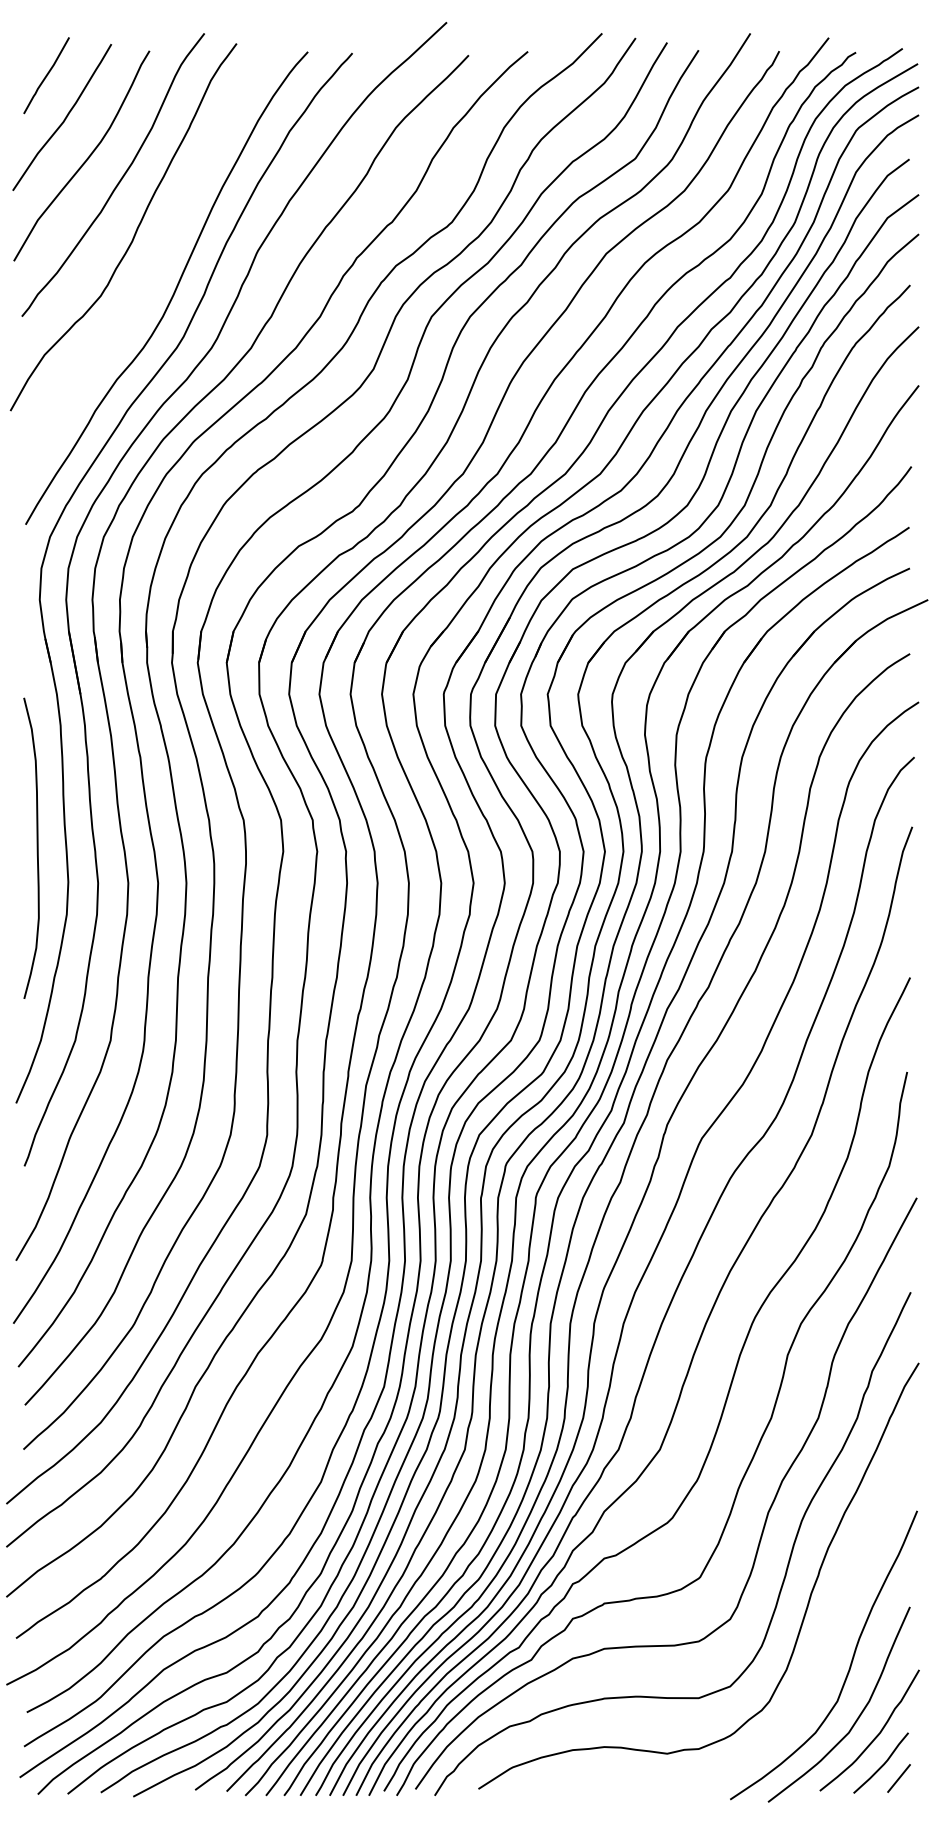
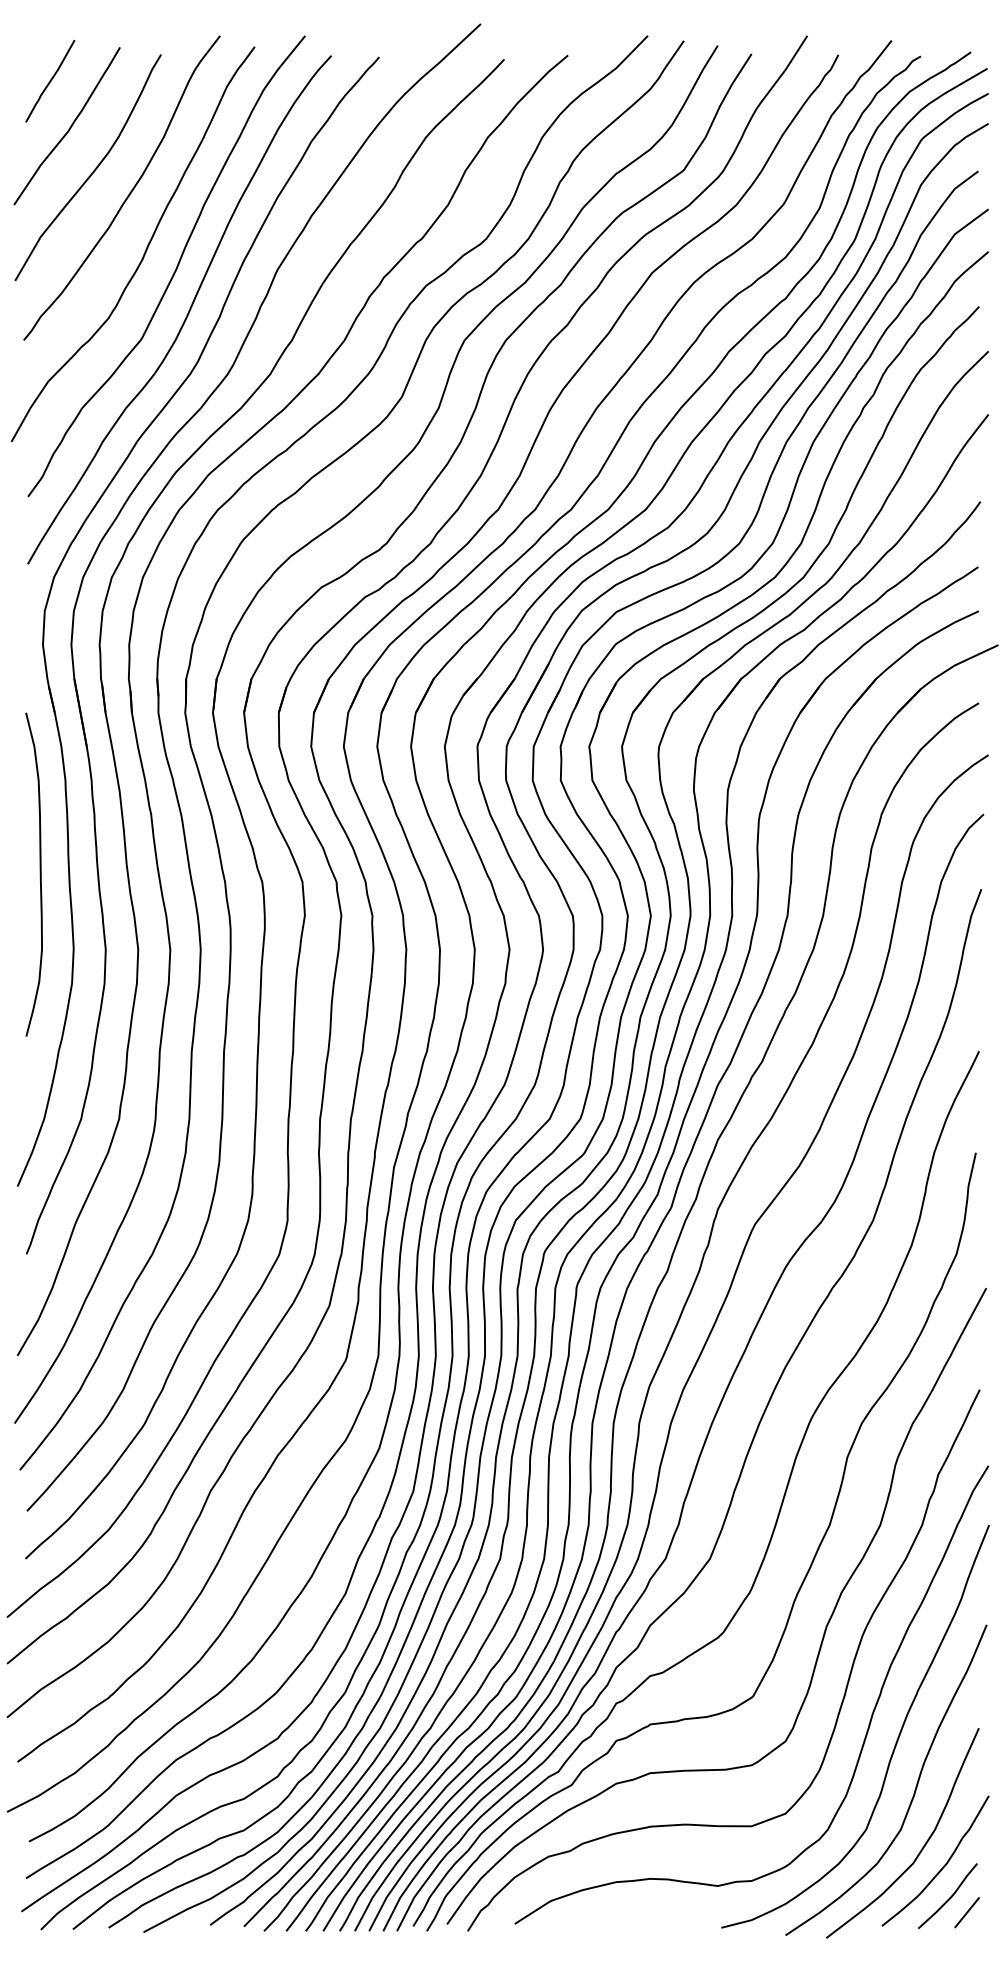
curve: (162, 250) -> (174, 269), added
curve: (36, 847) -> (39, 873), moved
curve: (831, 1622) -> (894, 1744), added

